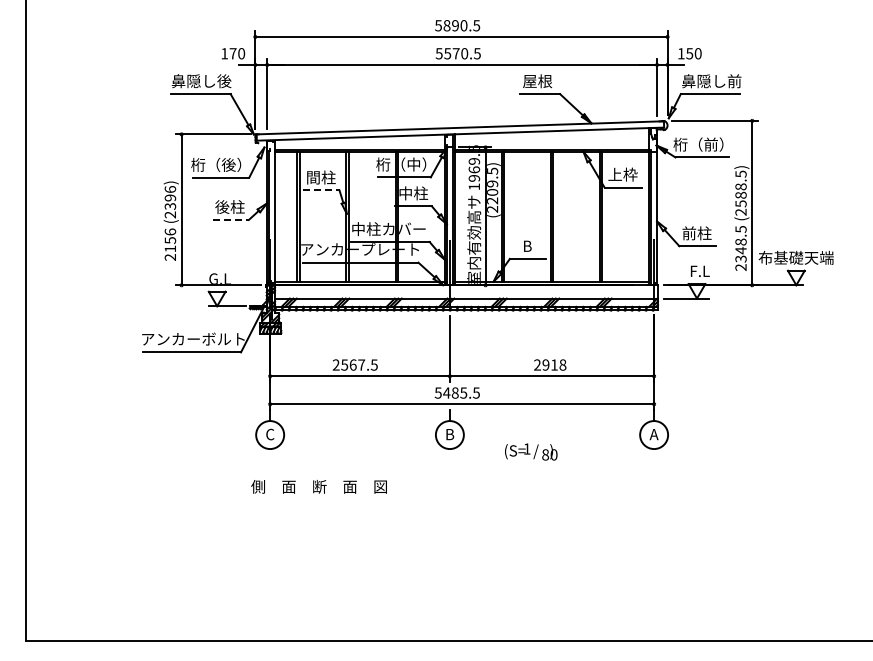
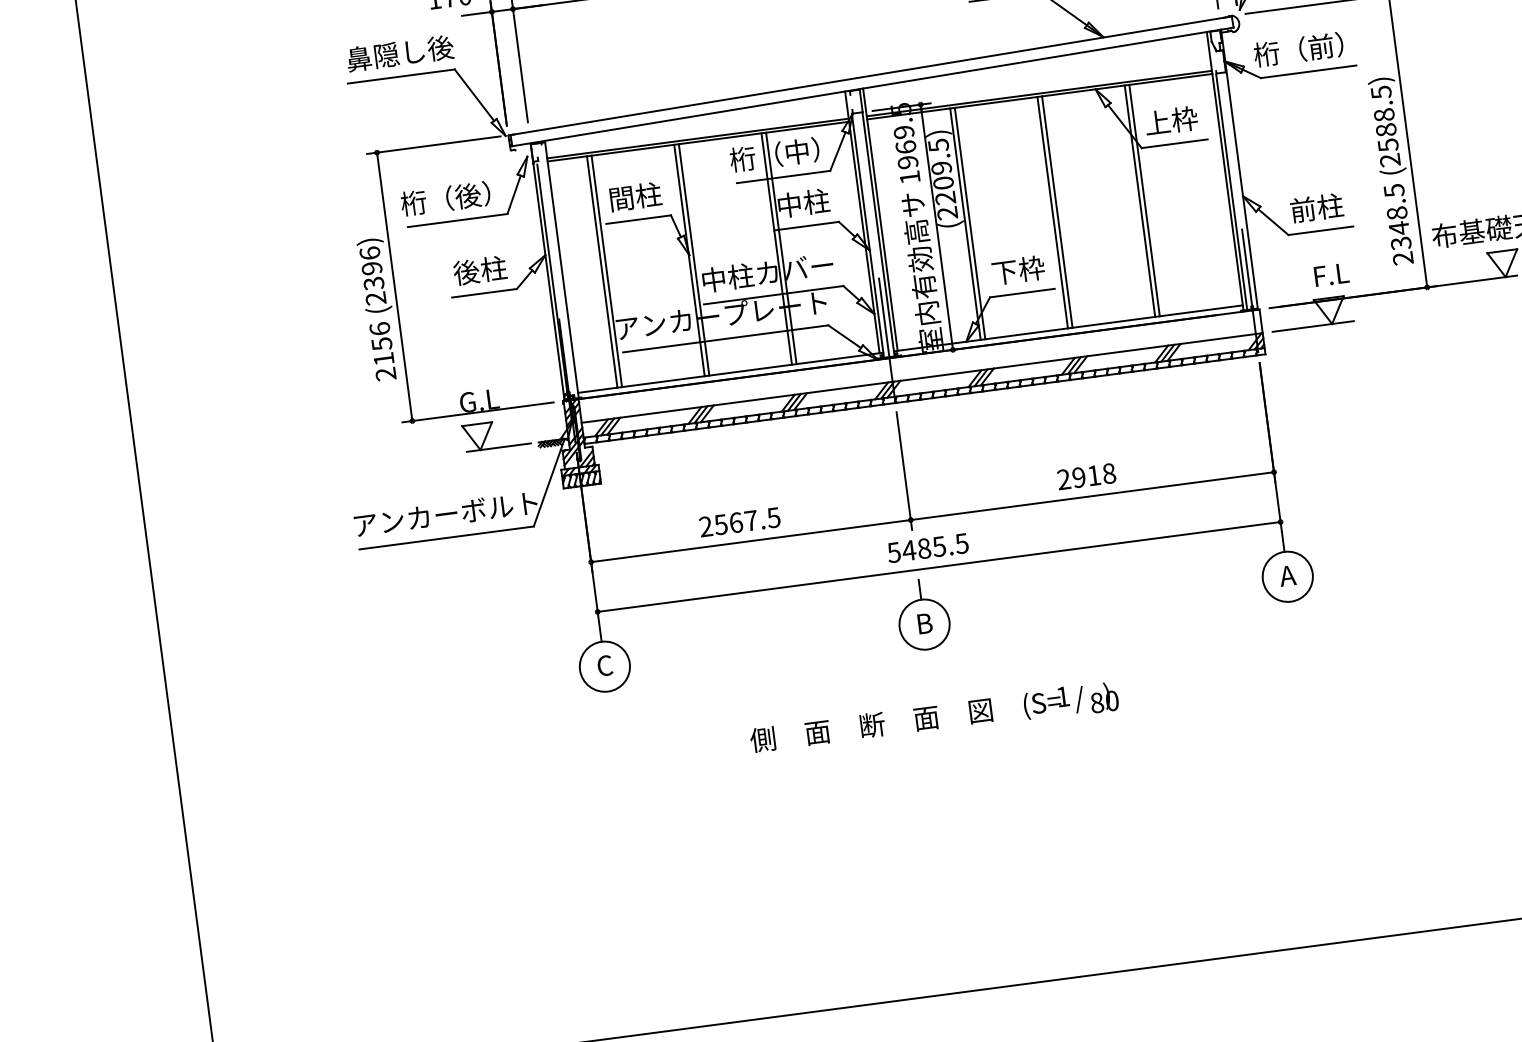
line: (321, 190) -> (638, 219), dashed -> solid
line: (231, 219) -> (485, 292), dashed -> solid
text: (527, 246) -> (1018, 271), B -> 下枠
text: (531, 451) -> (1071, 700), moved
text: (318, 486) -> (870, 724), moved

